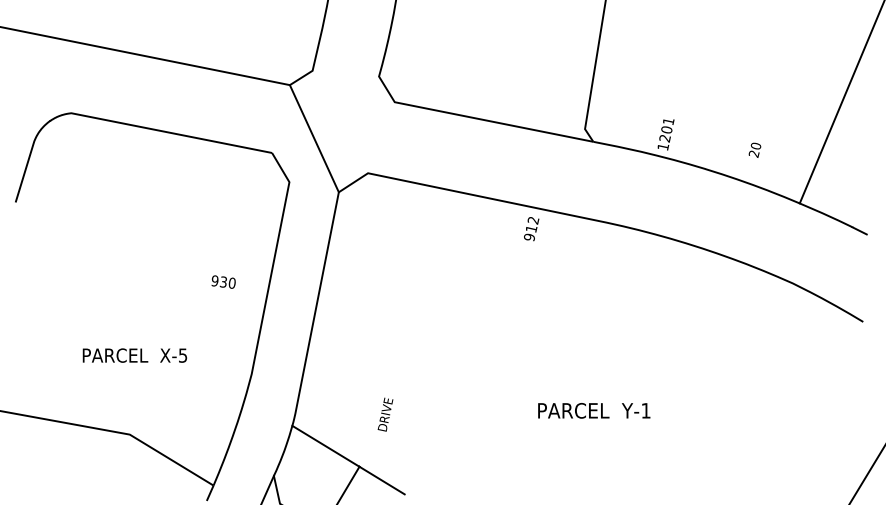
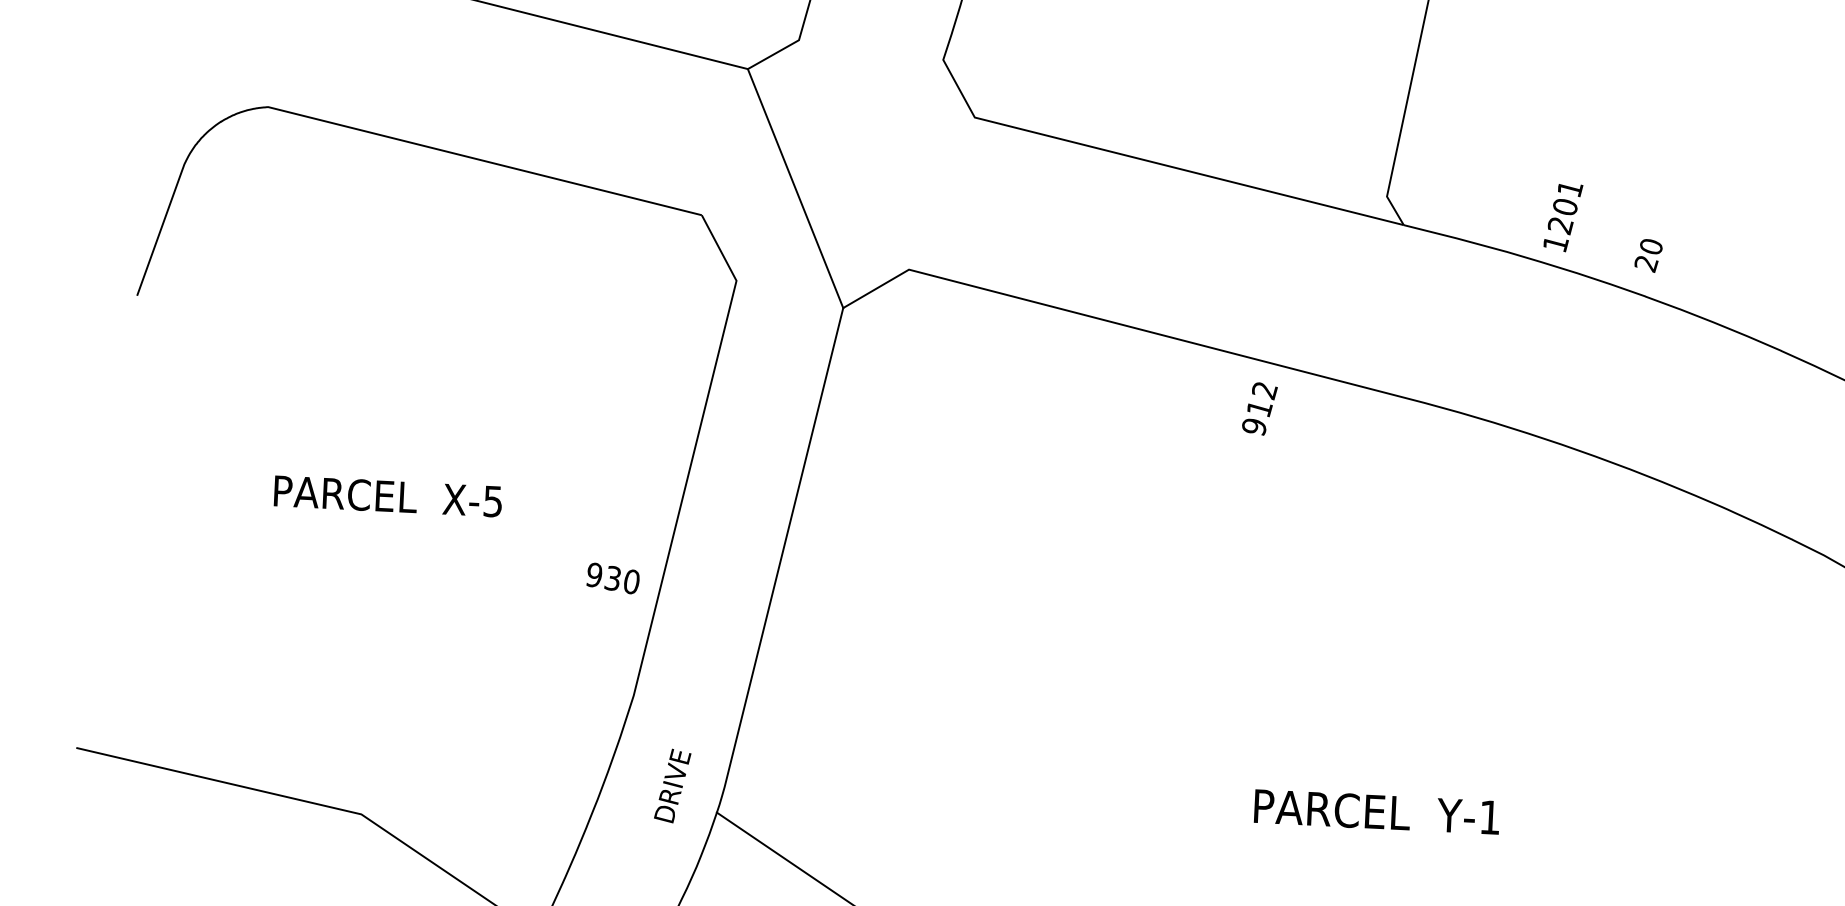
text: (754, 149) -> (1647, 253), moved
text: (223, 281) -> (612, 577), moved
text: (134, 355) -> (387, 496), moved
text: (385, 414) -> (672, 785), moved

